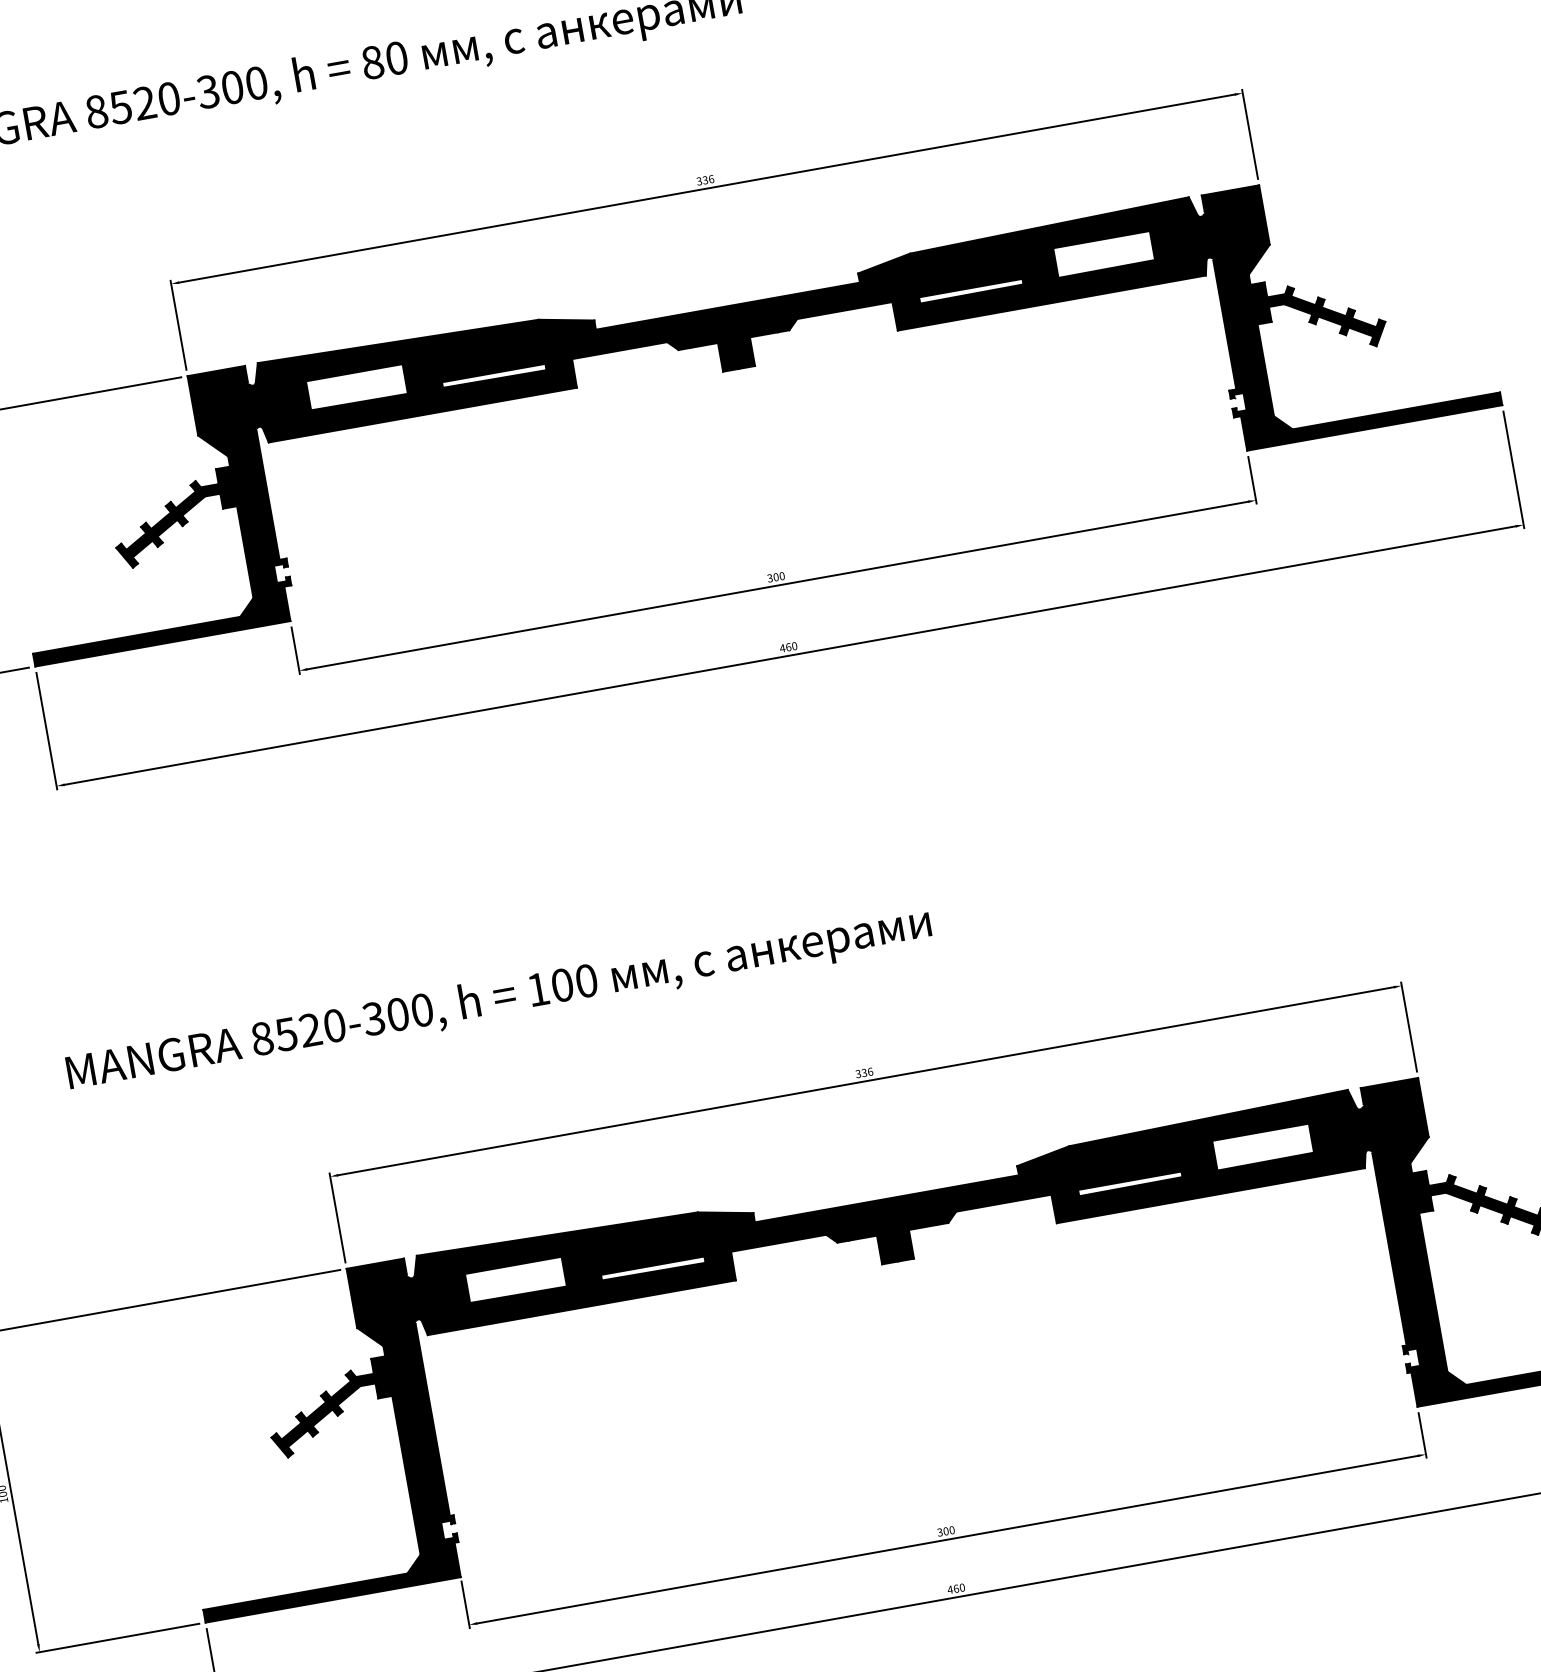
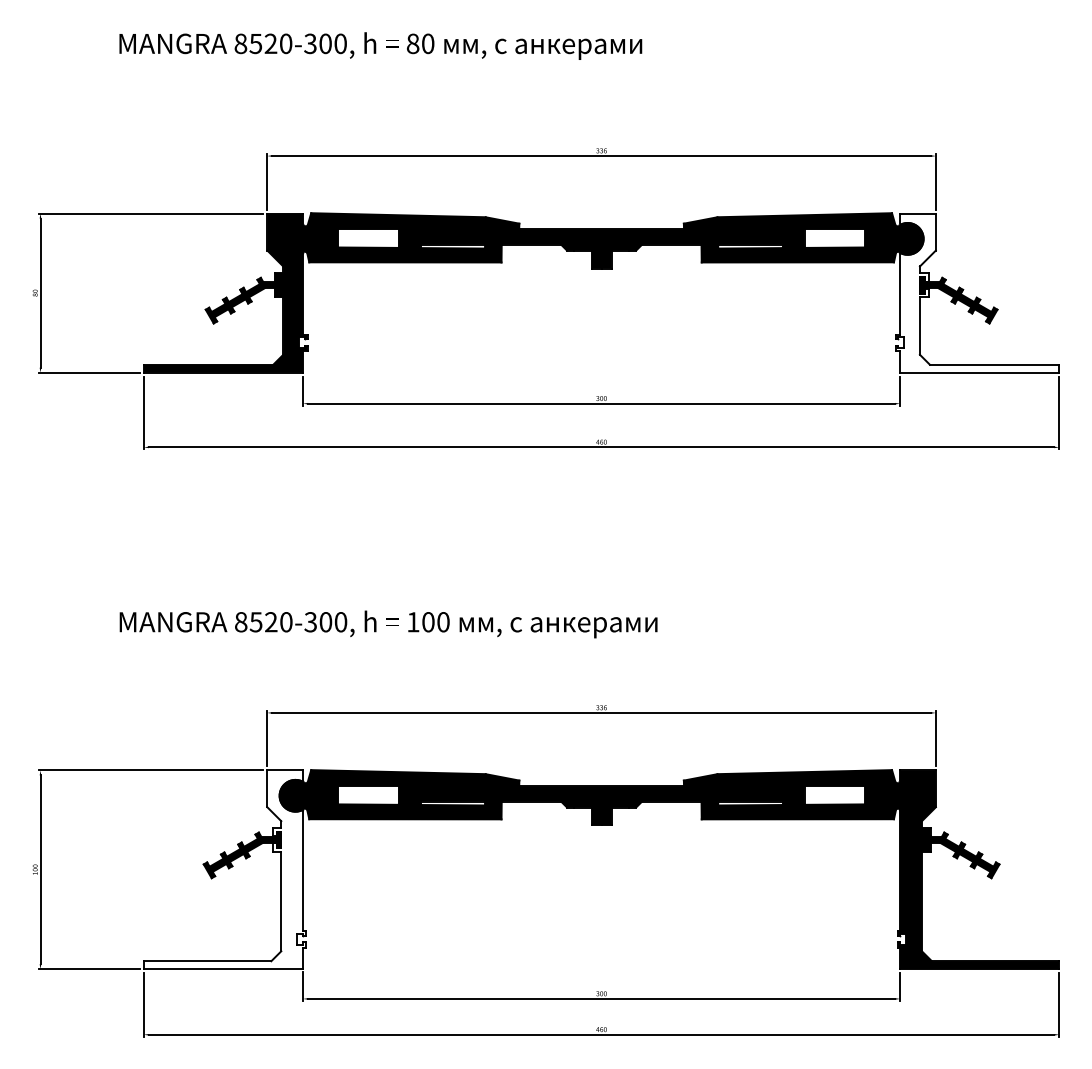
fill: (1348, 299) -> (977, 292), removed
fill: (306, 1439) -> (224, 869), removed

